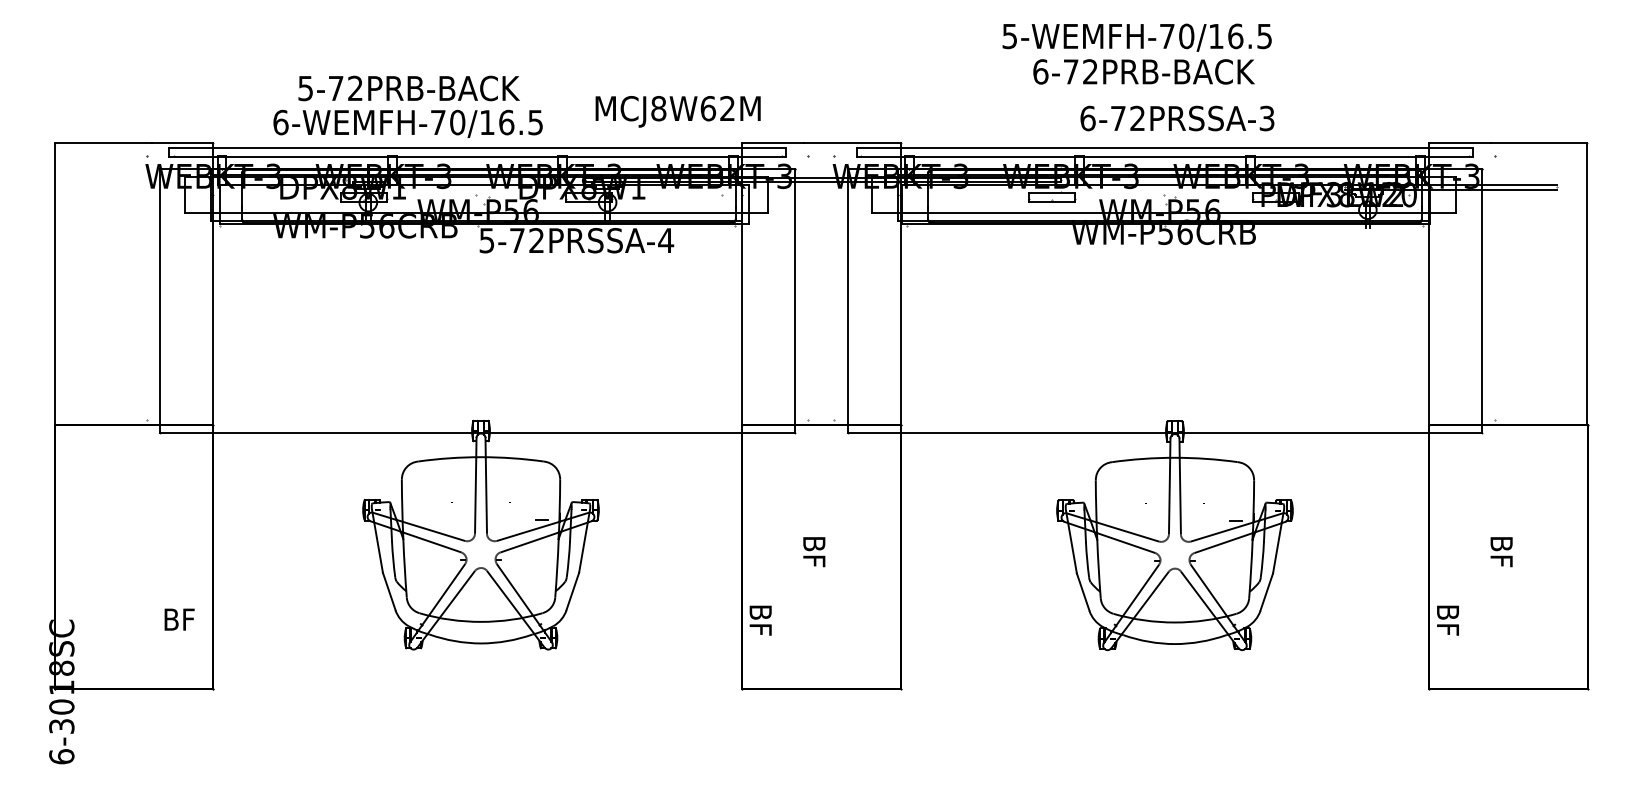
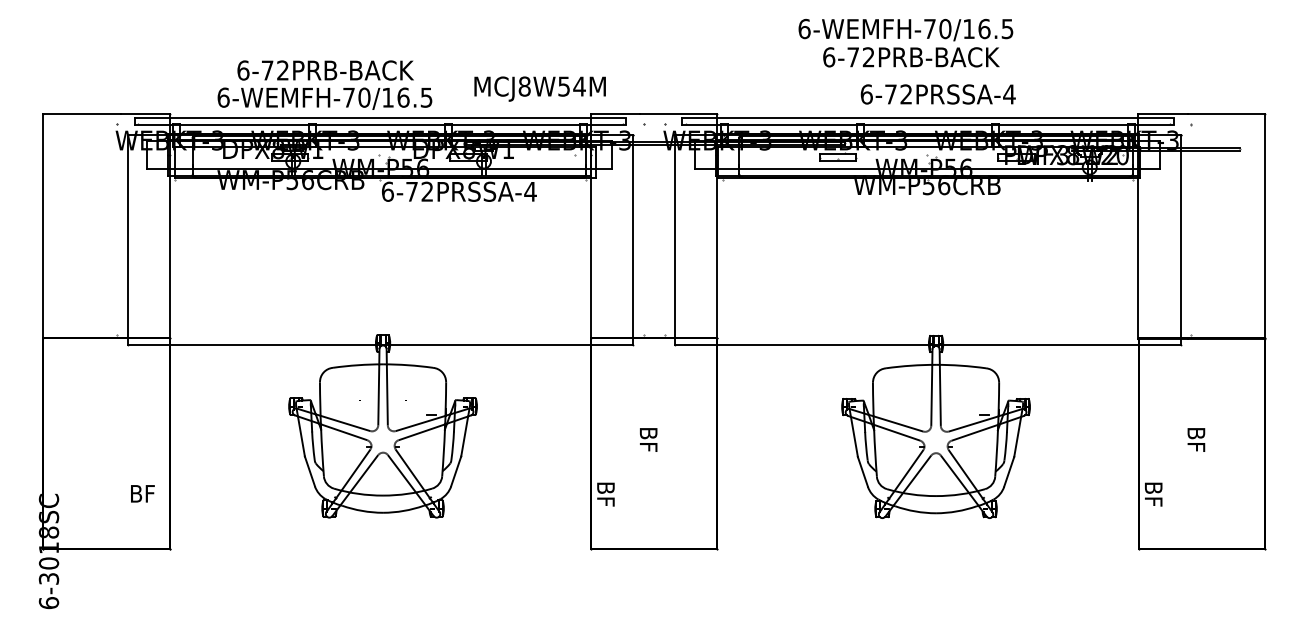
text: (1009, 36) -> (804, 29), 5-WEMFH-70/16.5 -> 6-WEMFH-70/16.5
text: (305, 88) -> (243, 70), 5-72PRB-BACK -> 6-72PRB-BACK
text: (717, 108) -> (571, 86), MCJ8W62M -> MCJ8W54M
text: (1267, 118) -> (1009, 94), 6-72PRSSA-3 -> 6-72PRSSA-4
text: (486, 240) -> (387, 191), 5-72PRSSA-4 -> 6-72PRSSA-4

